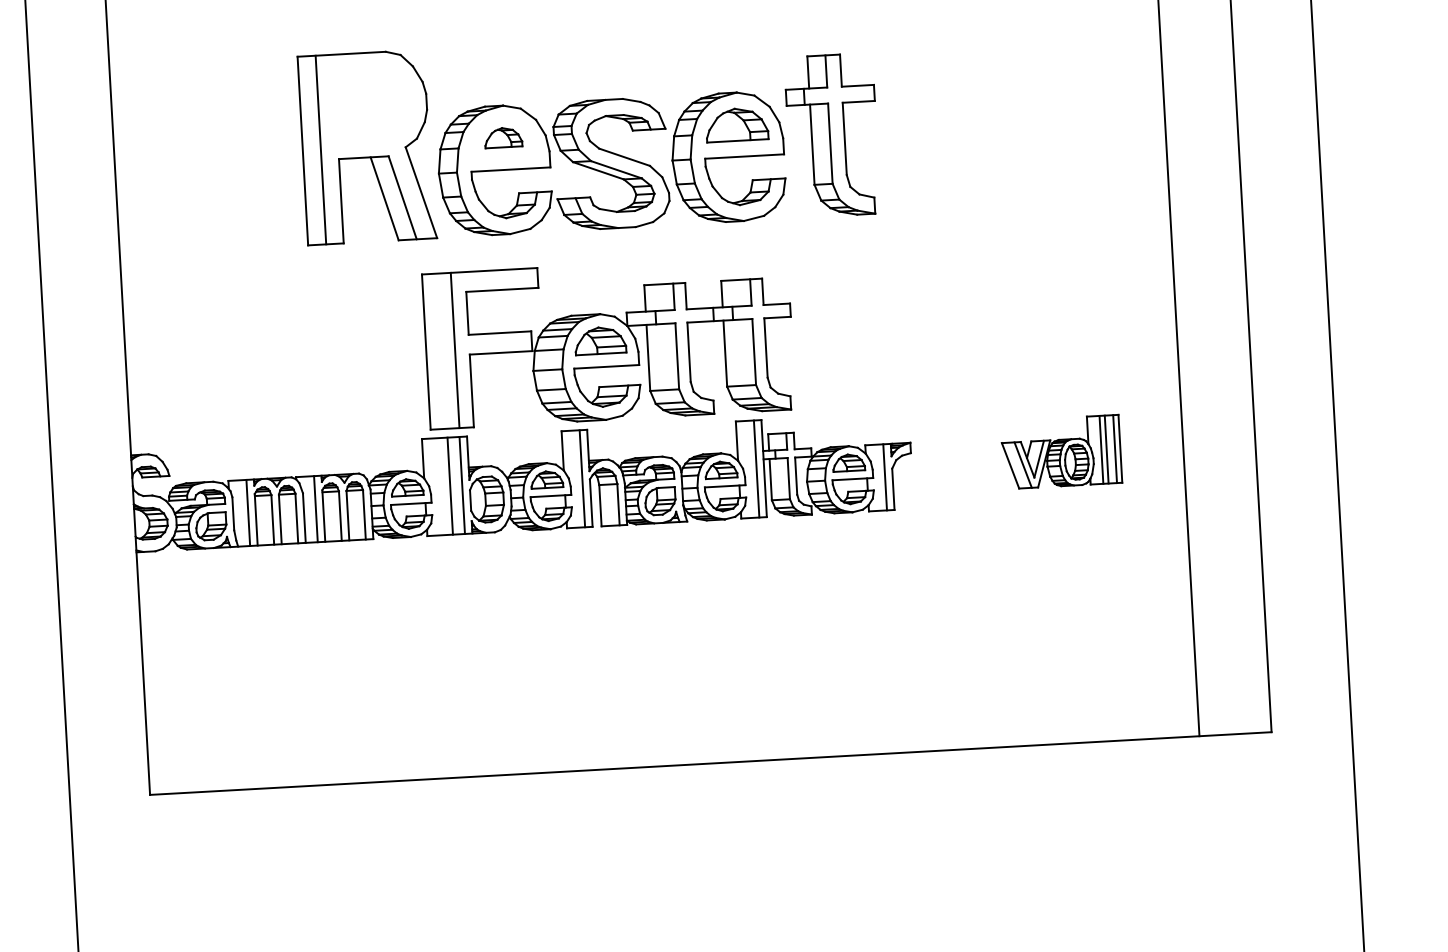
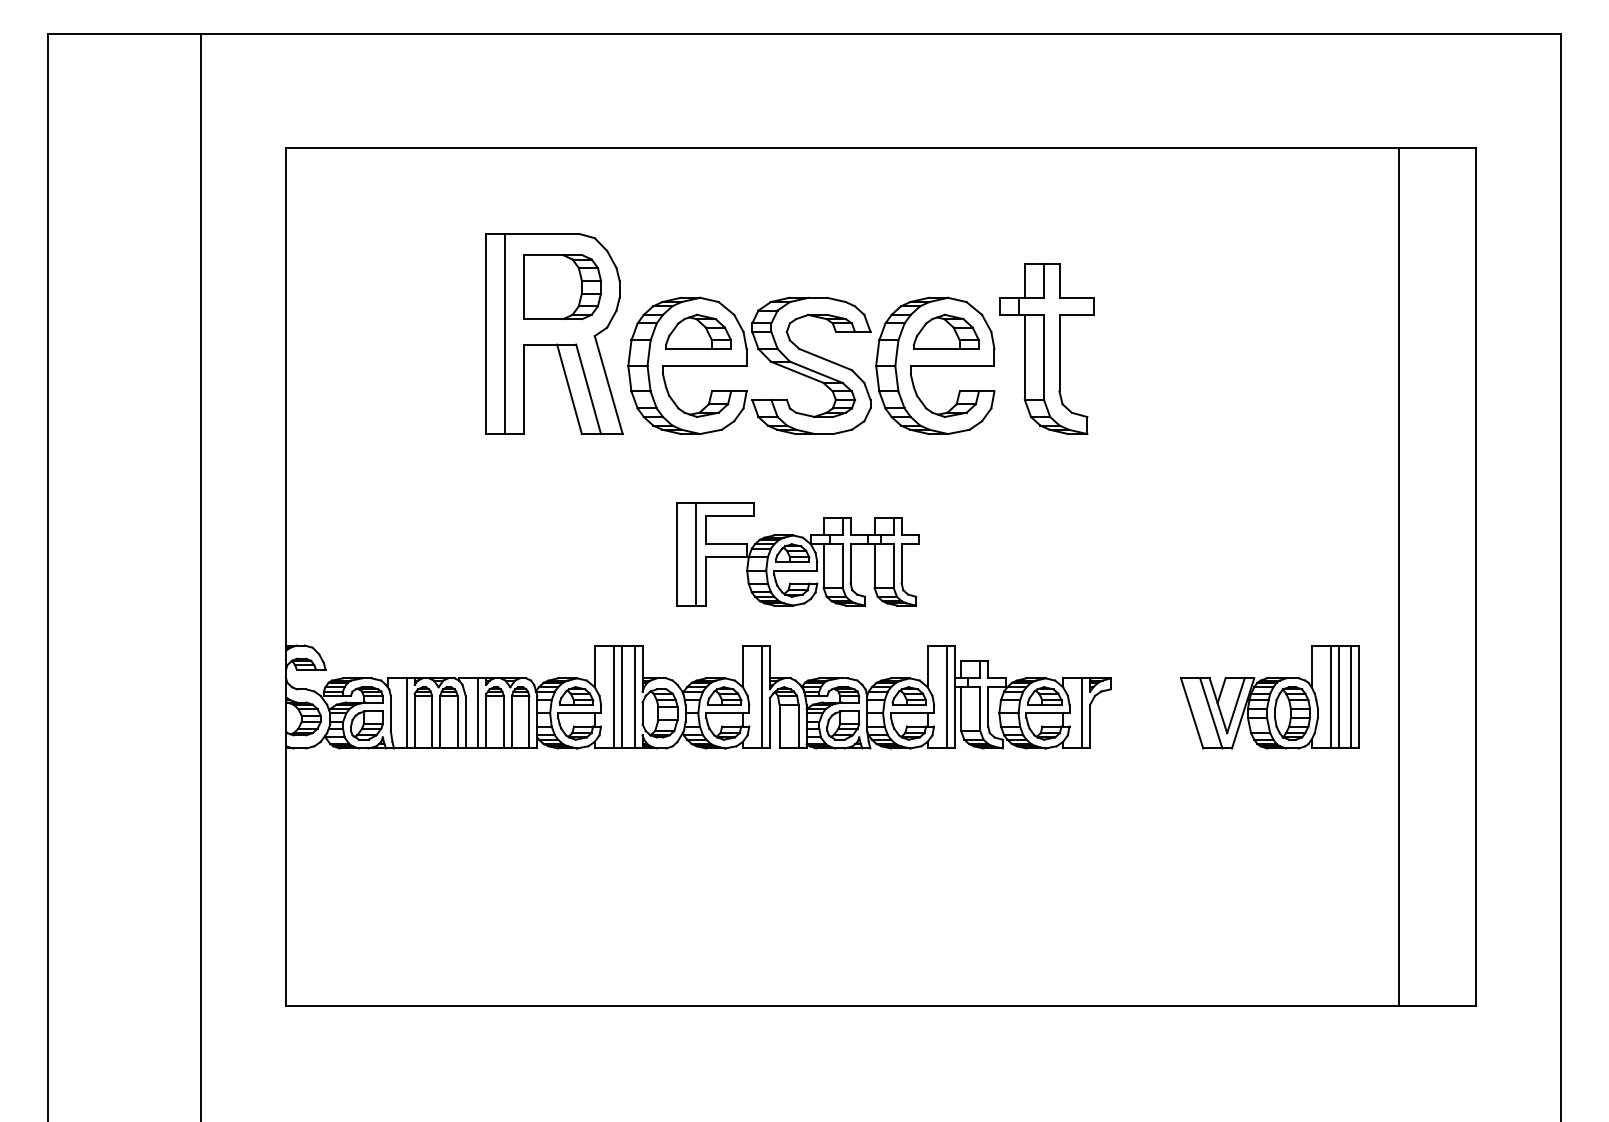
part: (372, 103) -> (562, 287), added
part: (503, 137) -> (698, 331), size x1.67
part: (608, 342) -> (797, 554), size x0.62
part: (1060, 452) -> (1269, 697), size x1.43
line: (442, 486) -> (613, 696), added

